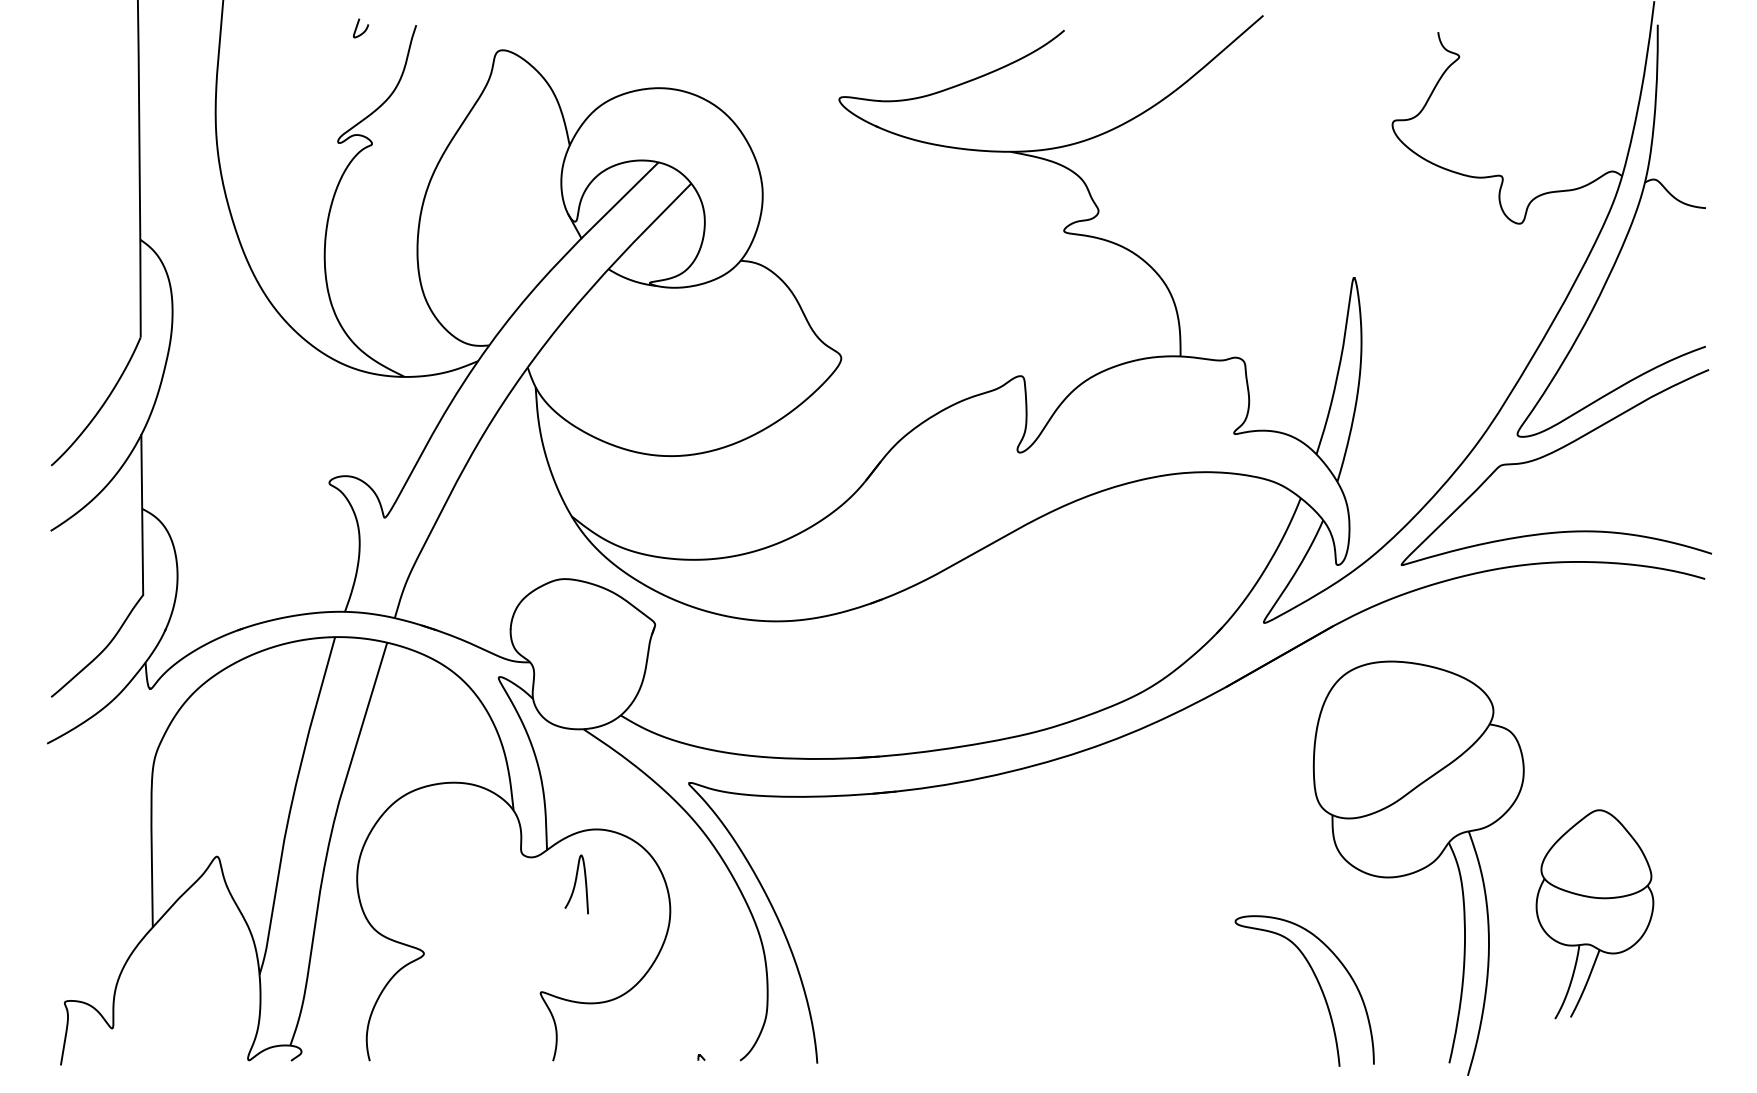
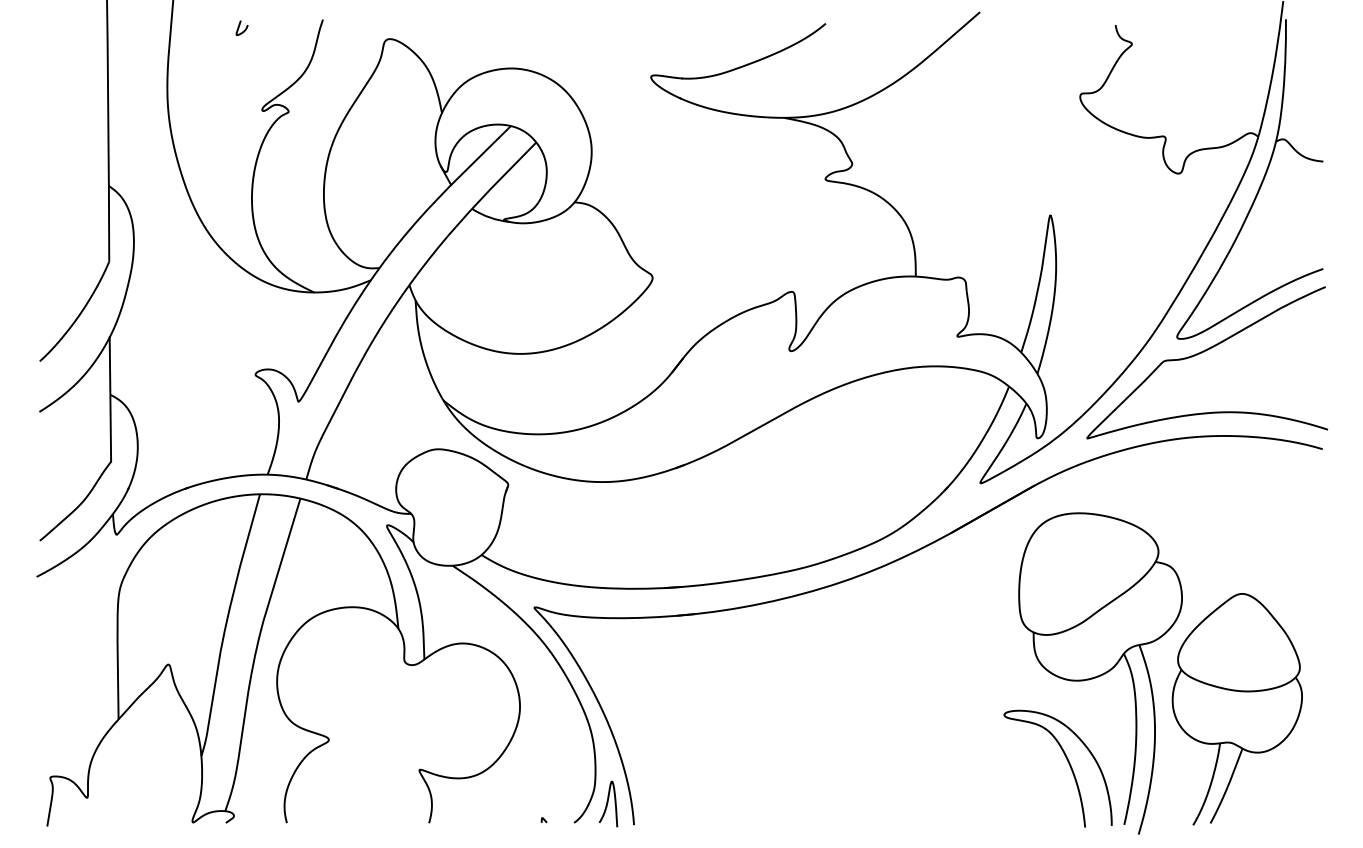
curve: (357, 27) -> (239, 27), moved
curve: (576, 883) -> (608, 803), moved
part: (1594, 914) -> (1236, 709), size x1.43
curve: (1318, 985) -> (1068, 764), moved

